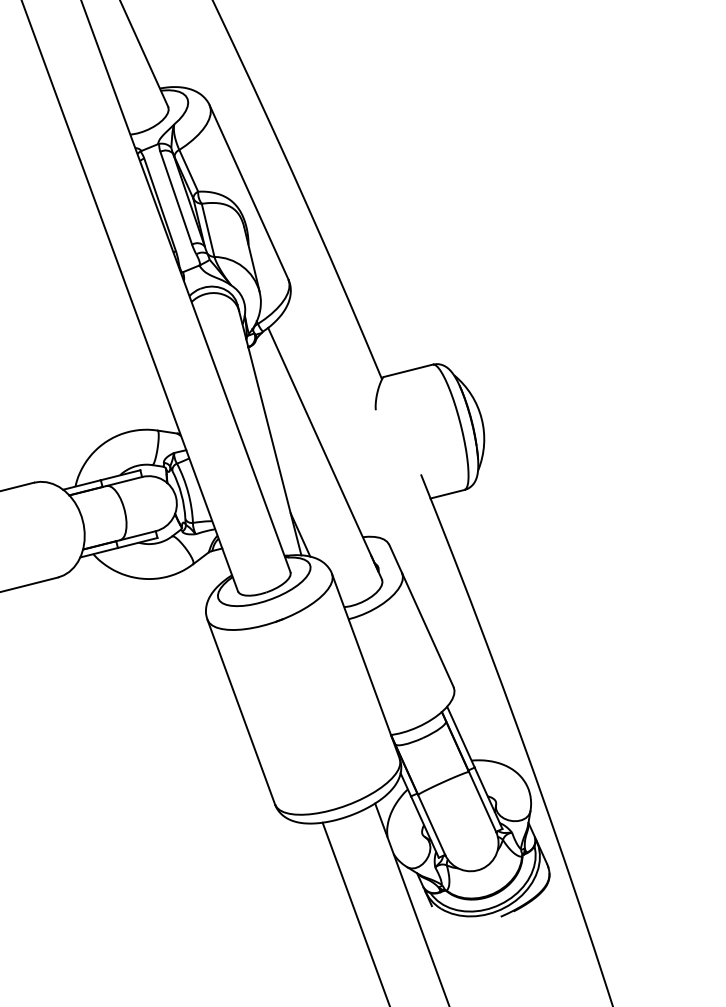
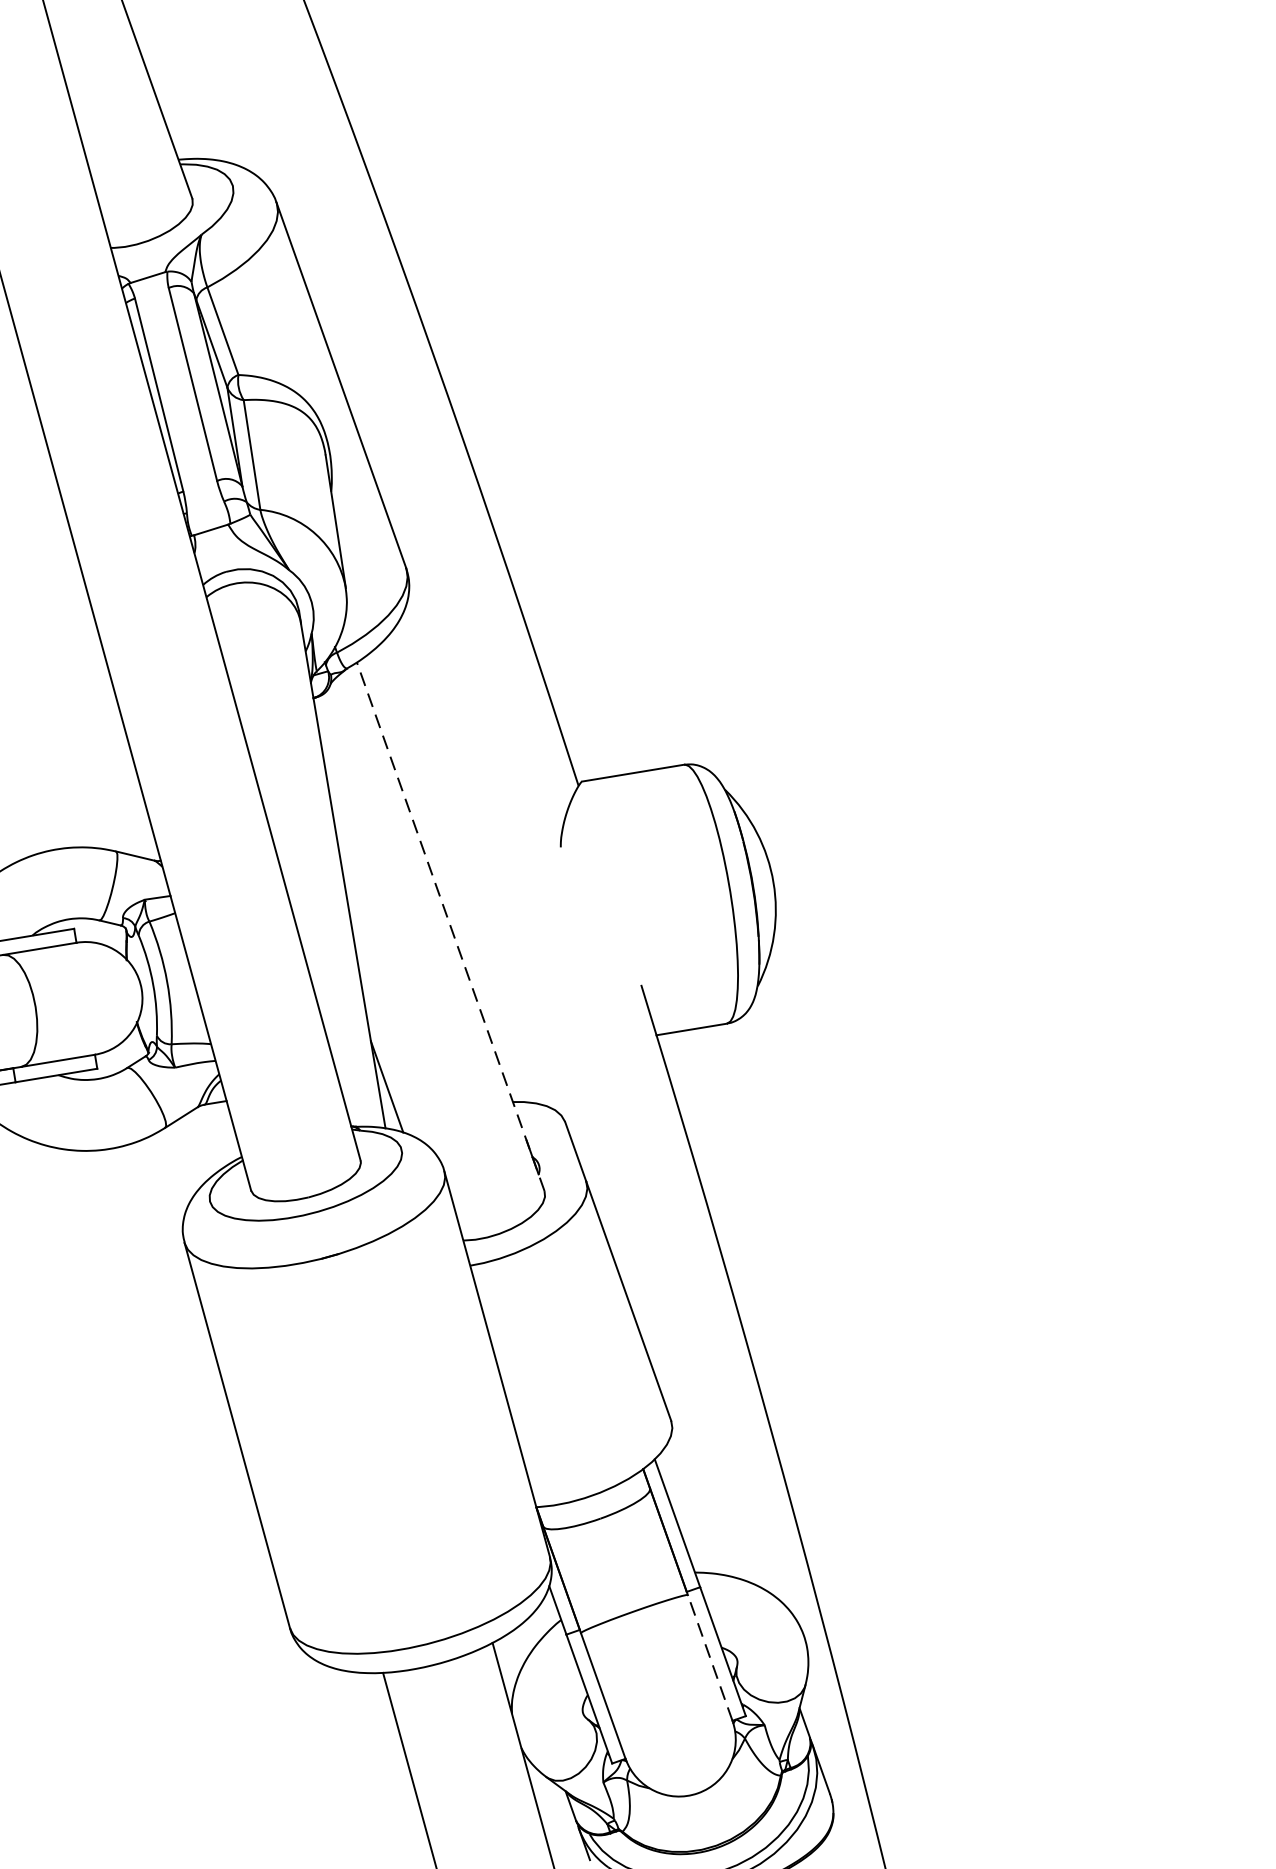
line: (324, 453) -> (449, 926), solid -> dashed
line: (482, 801) -> (710, 1657), solid -> dashed

